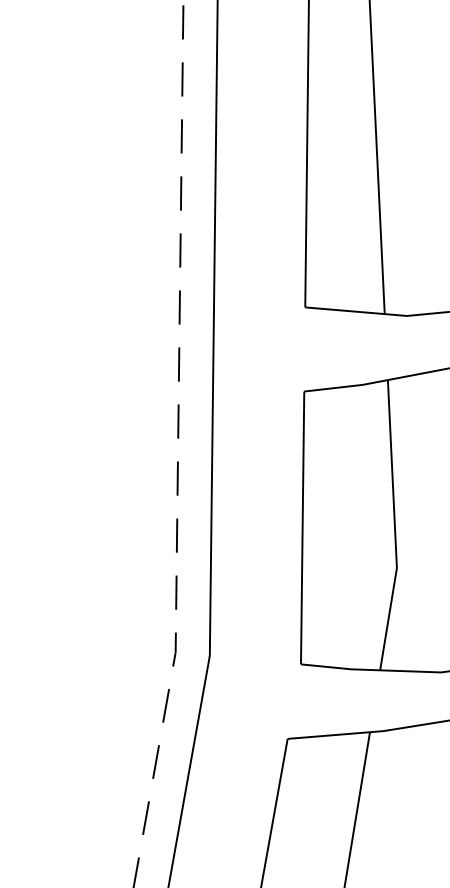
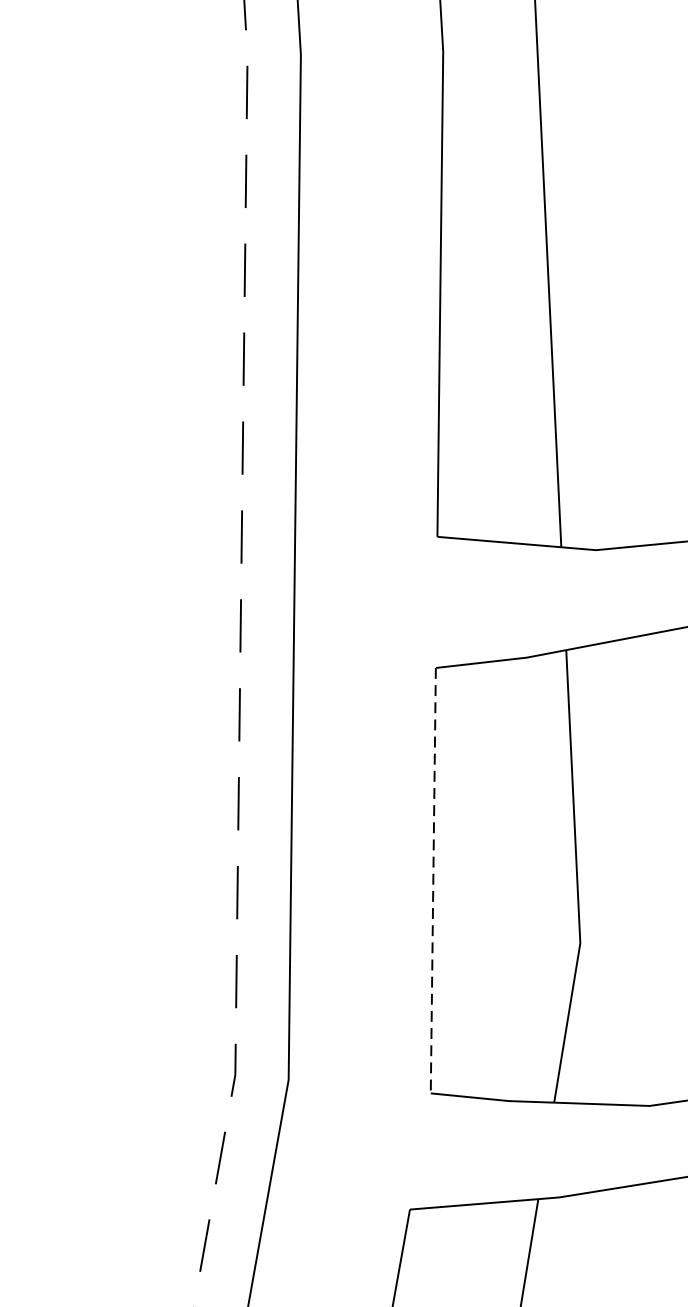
line: (302, 528) -> (433, 881), solid -> dashed

